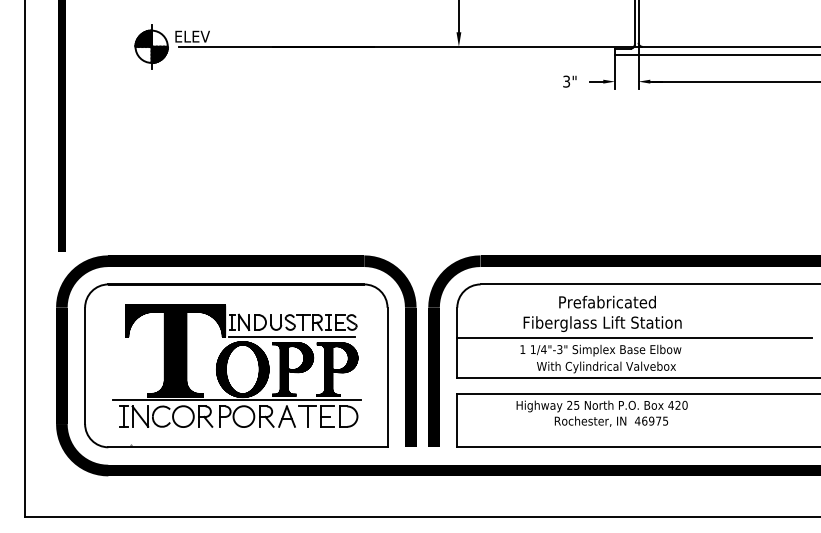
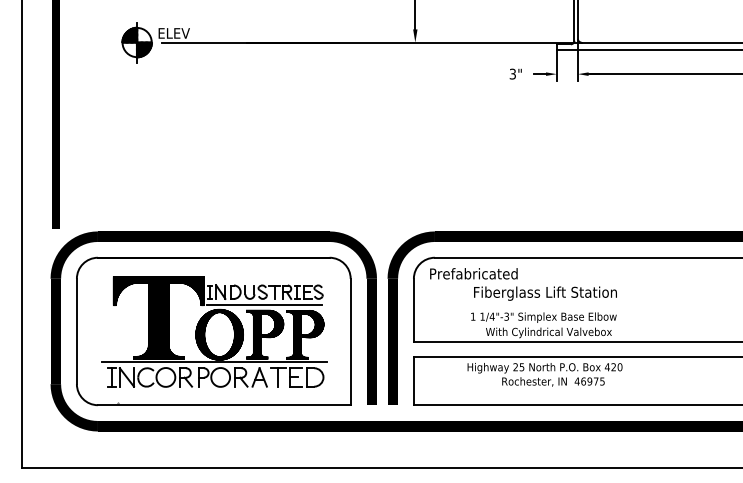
text: (607, 301) -> (473, 273), moved
line: (634, 338) -> (574, 306), removed

